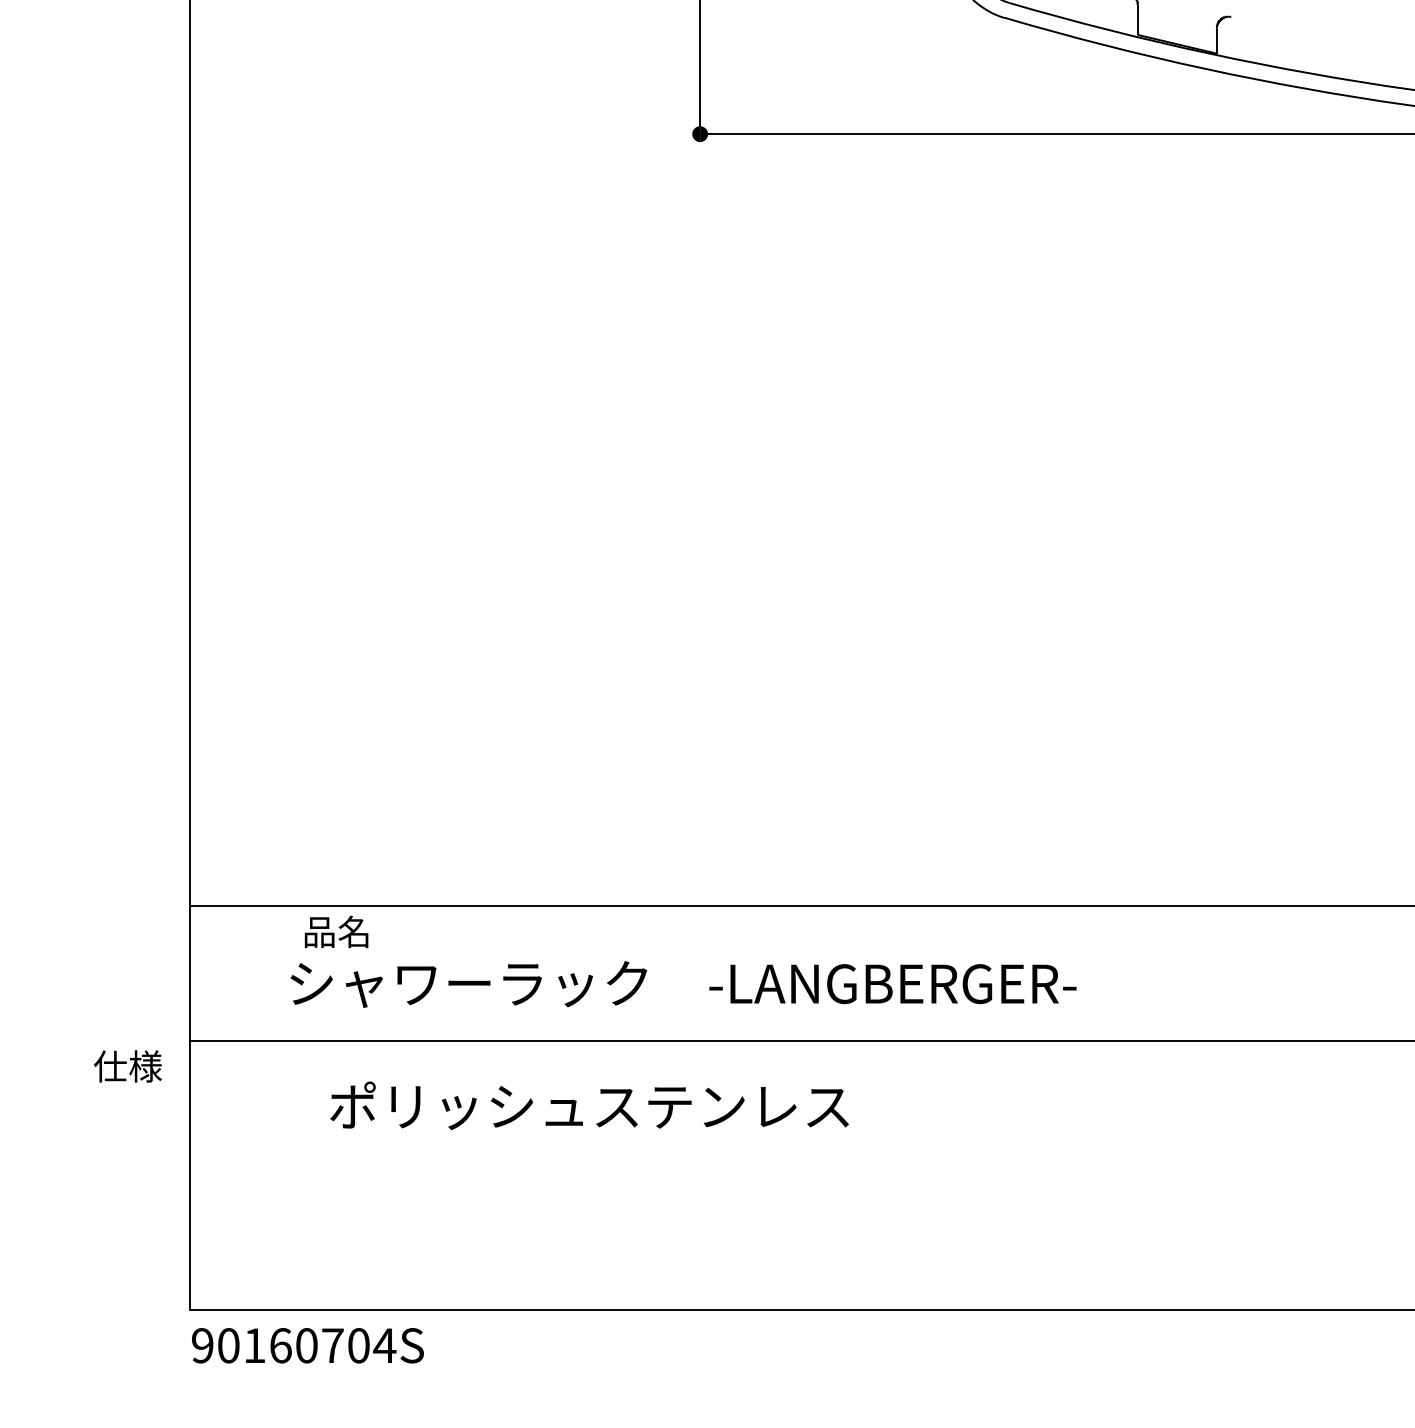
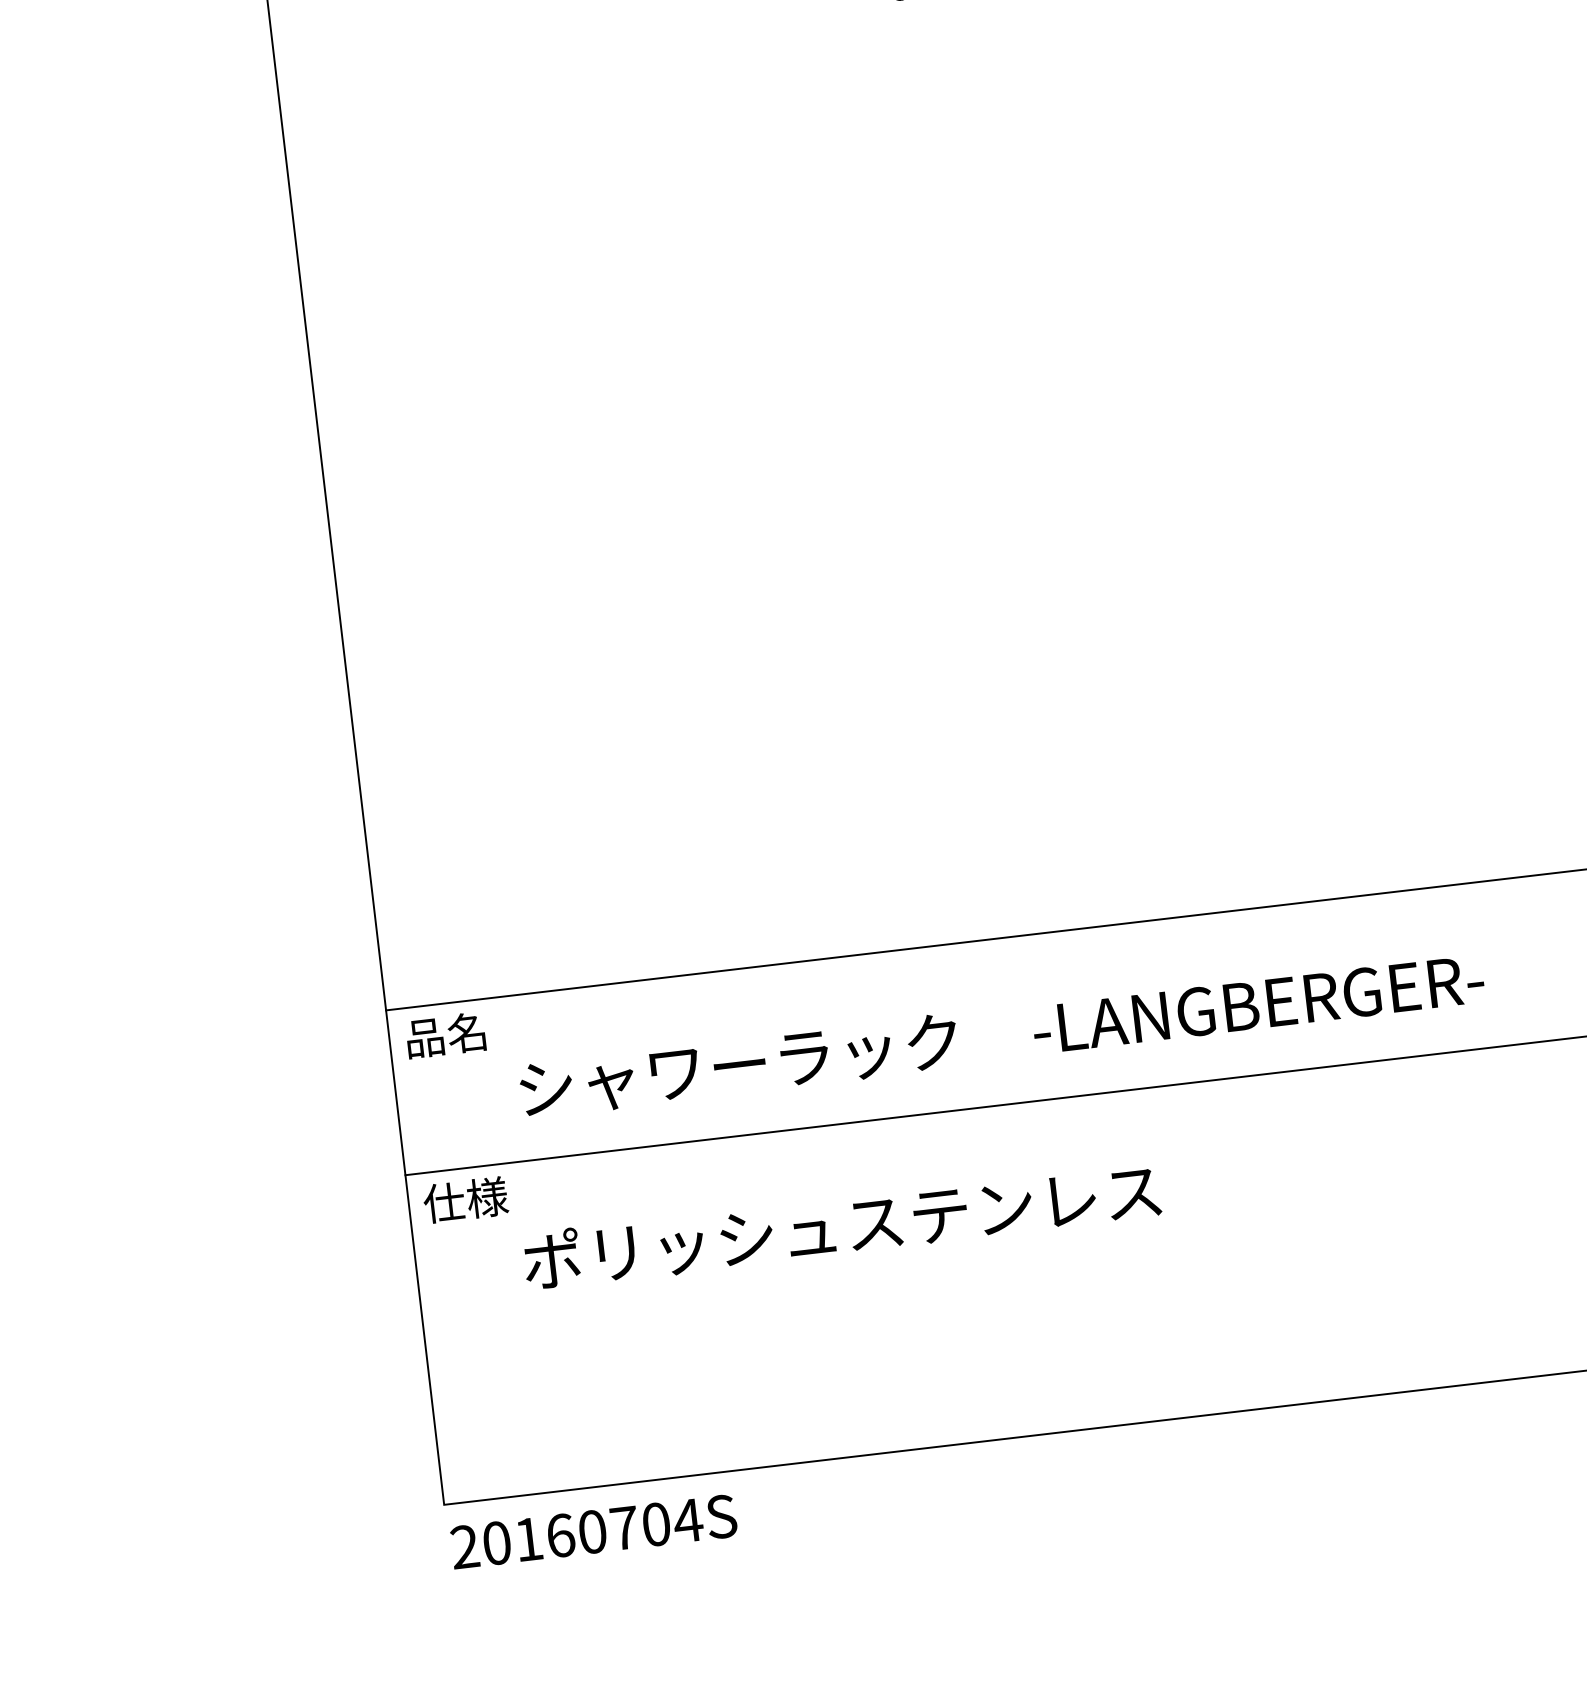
text: (336, 931) -> (445, 1034), moved
text: (127, 1066) -> (465, 1200), moved
text: (589, 1105) -> (841, 1225), moved
text: (202, 1345) -> (464, 1546), 90160704S -> 20160704S

